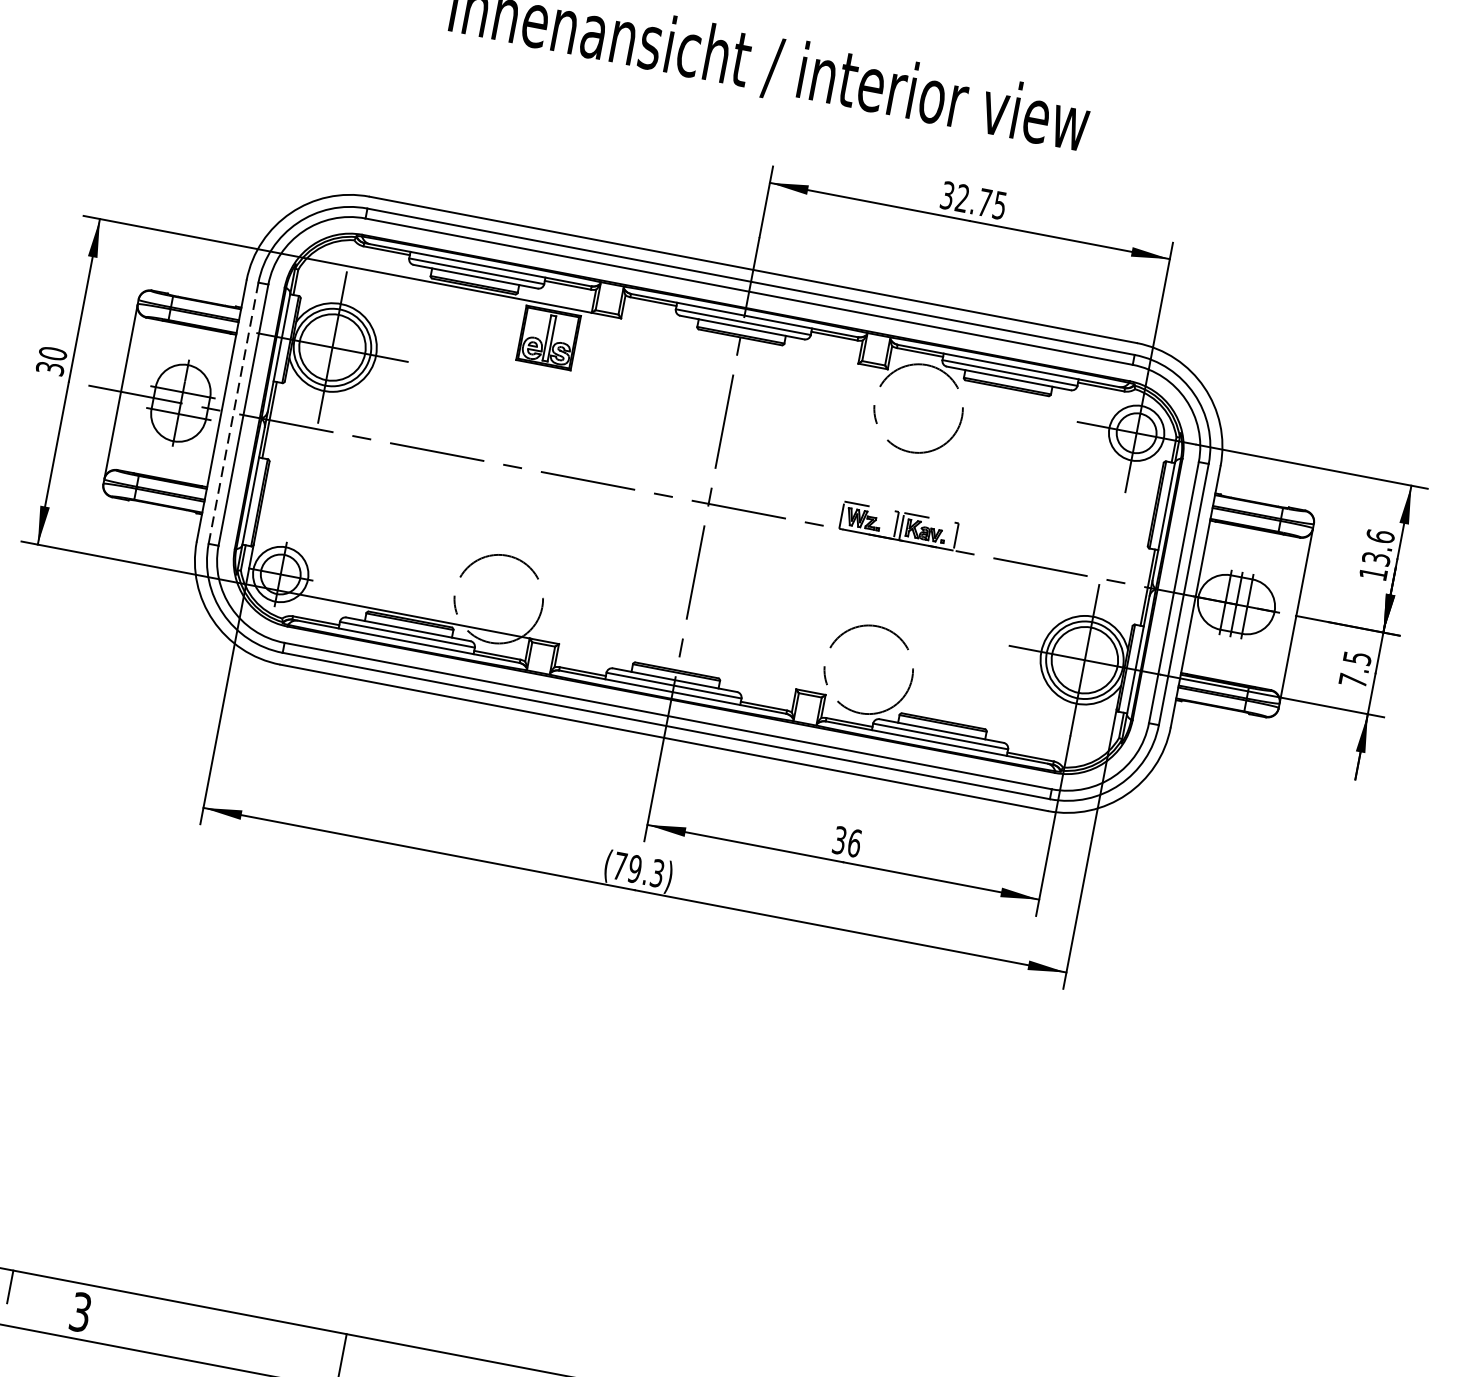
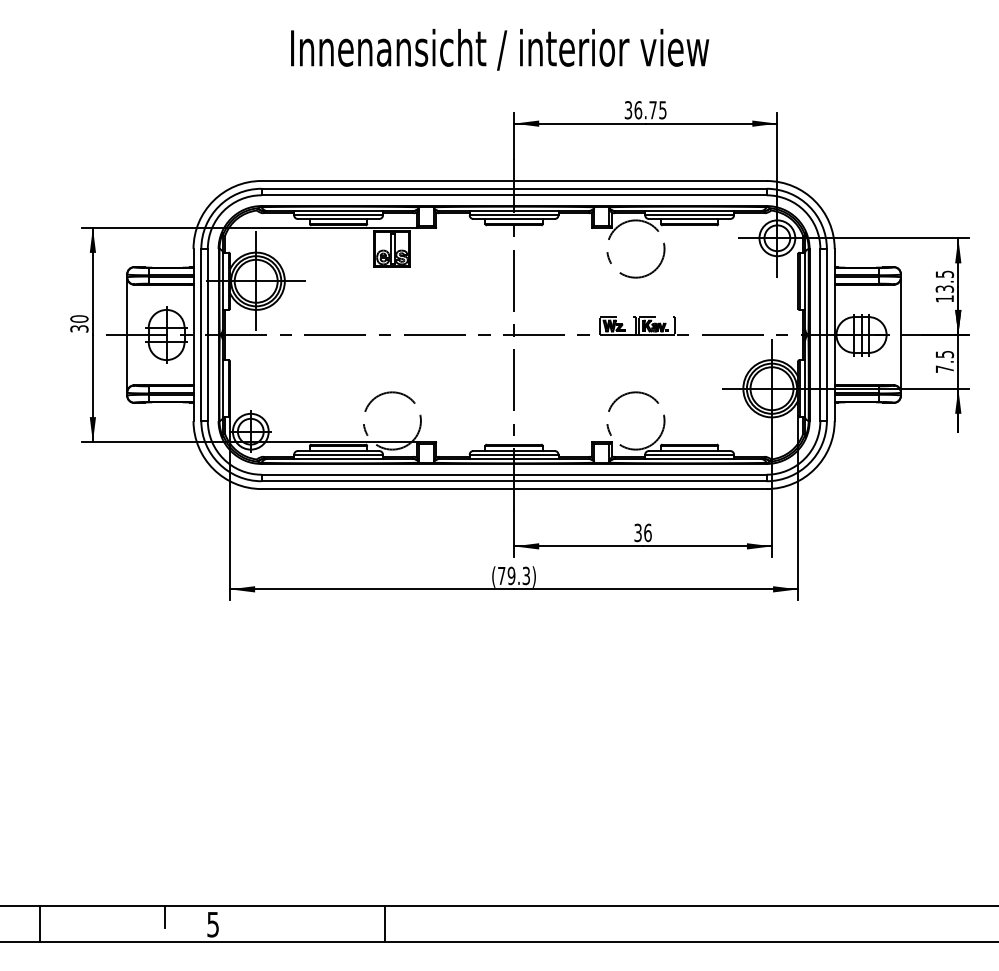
text: (962, 198) -> (638, 110), 32.75 -> 36.75
line: (233, 414) -> (201, 335), dashed -> solid
text: (1379, 536) -> (944, 274), 13.6 -> 13.5
text: (81, 1310) -> (213, 923), 3 -> 5

